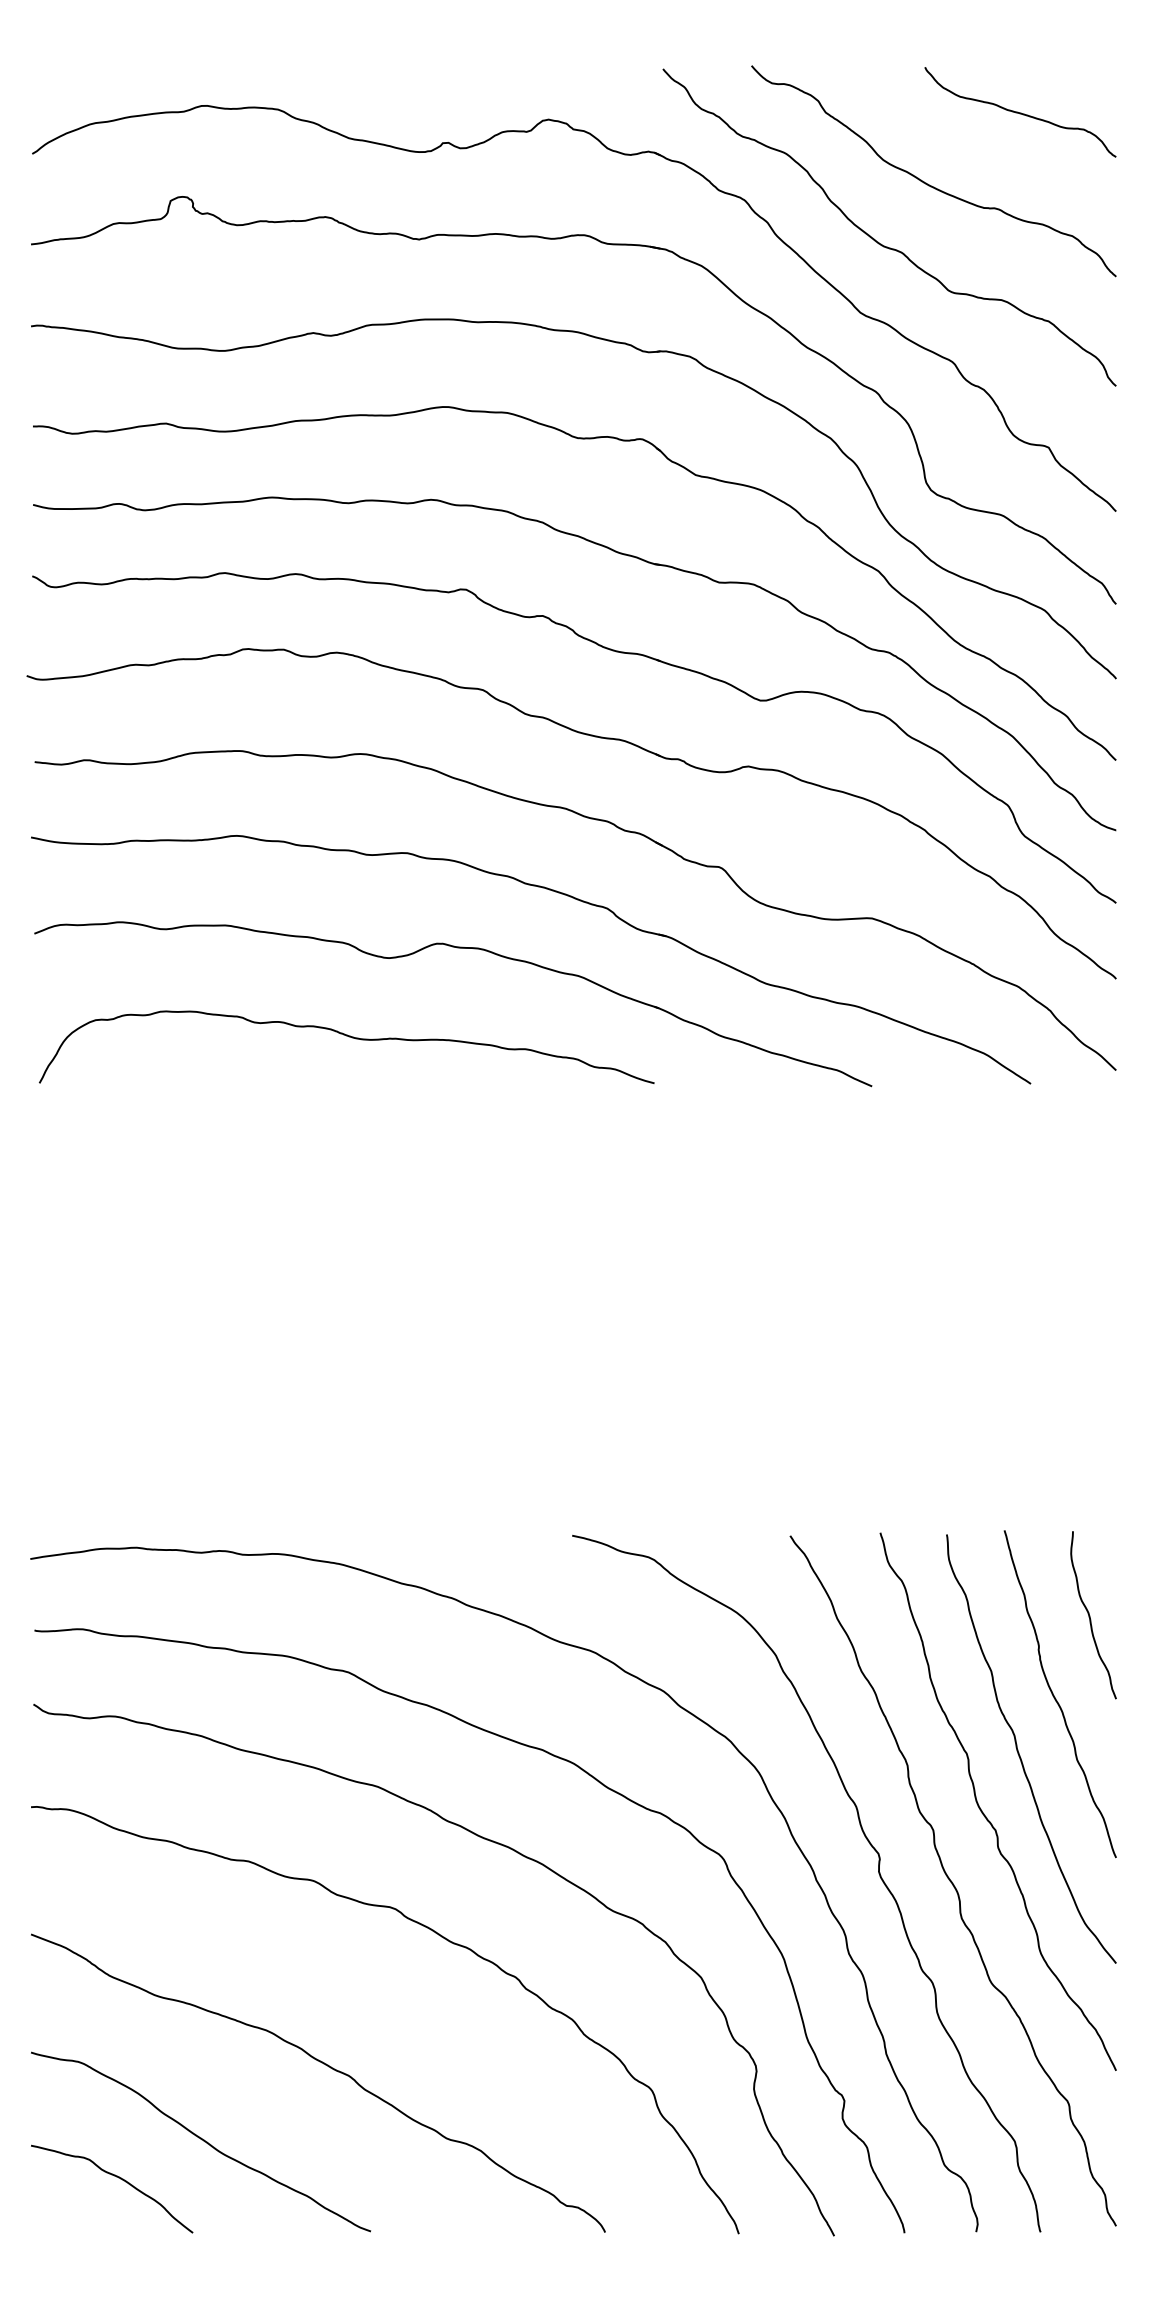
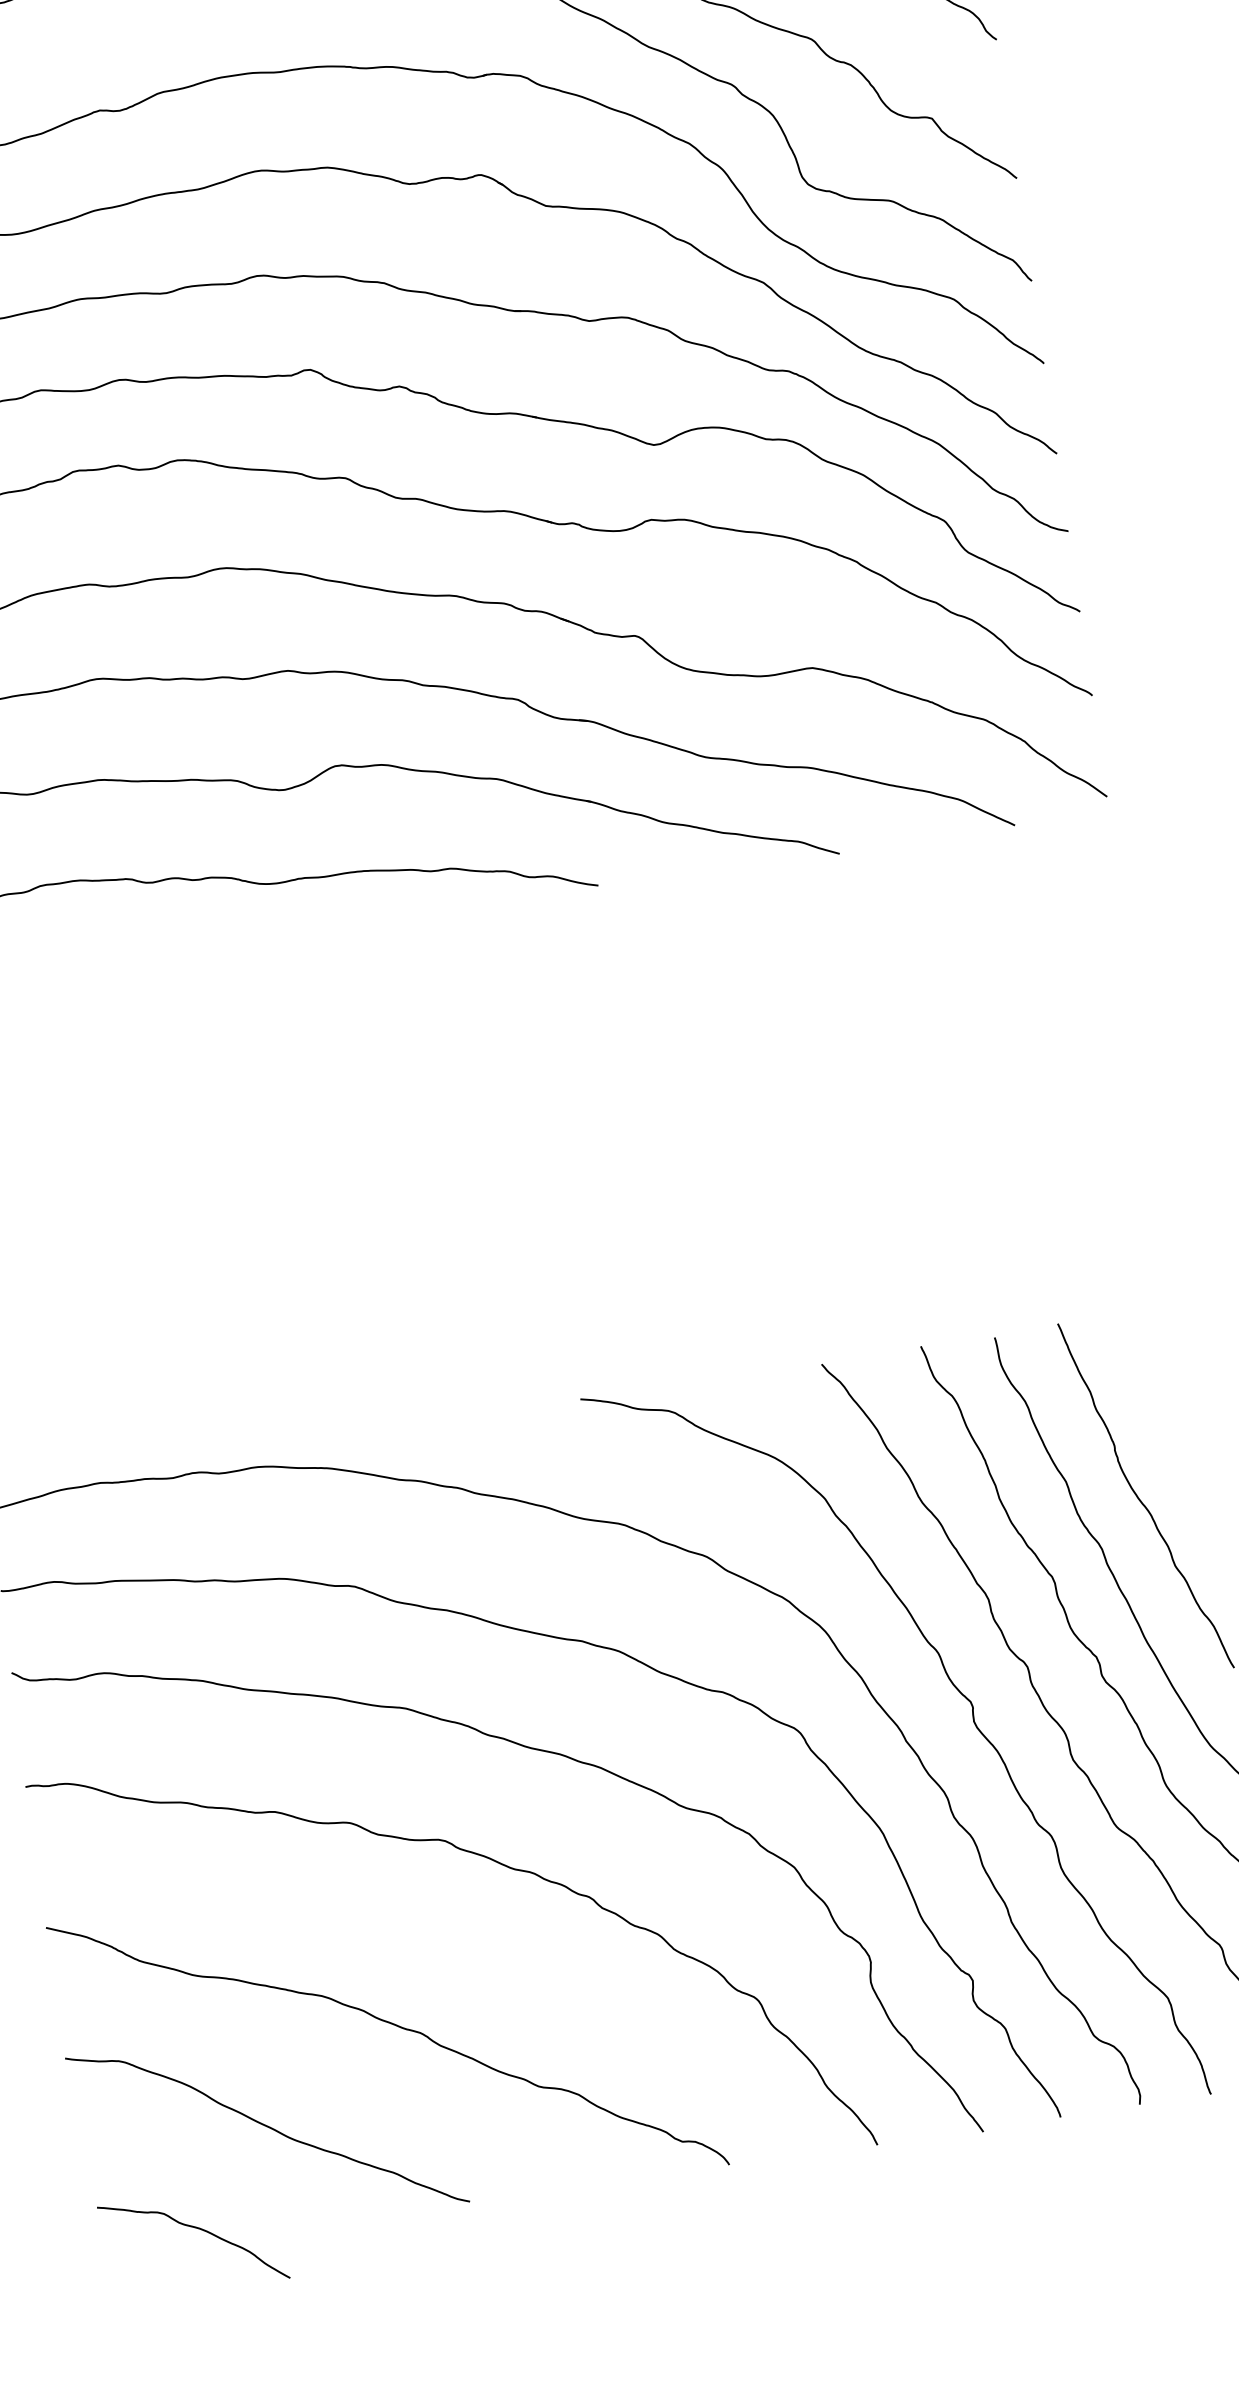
curve: (1090, 1615) -> (1166, 1403), removed
curve: (118, 2178) -> (199, 2229), moved

